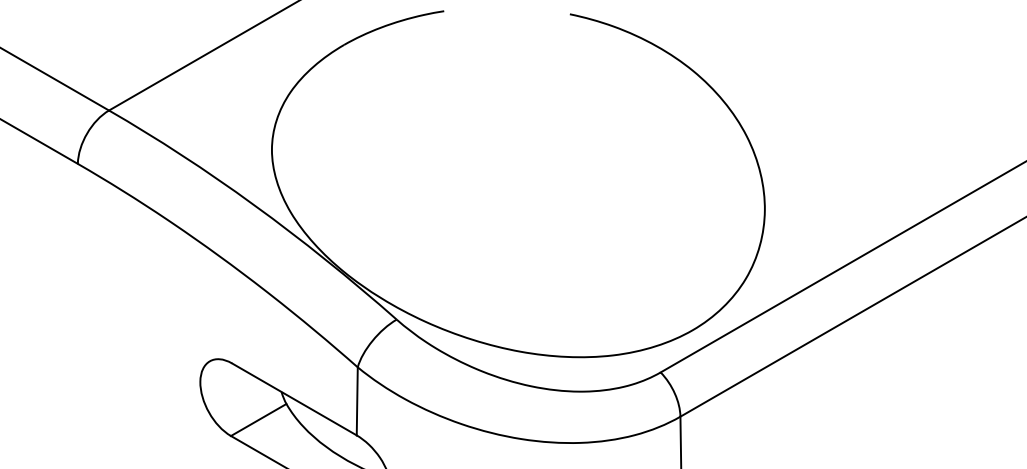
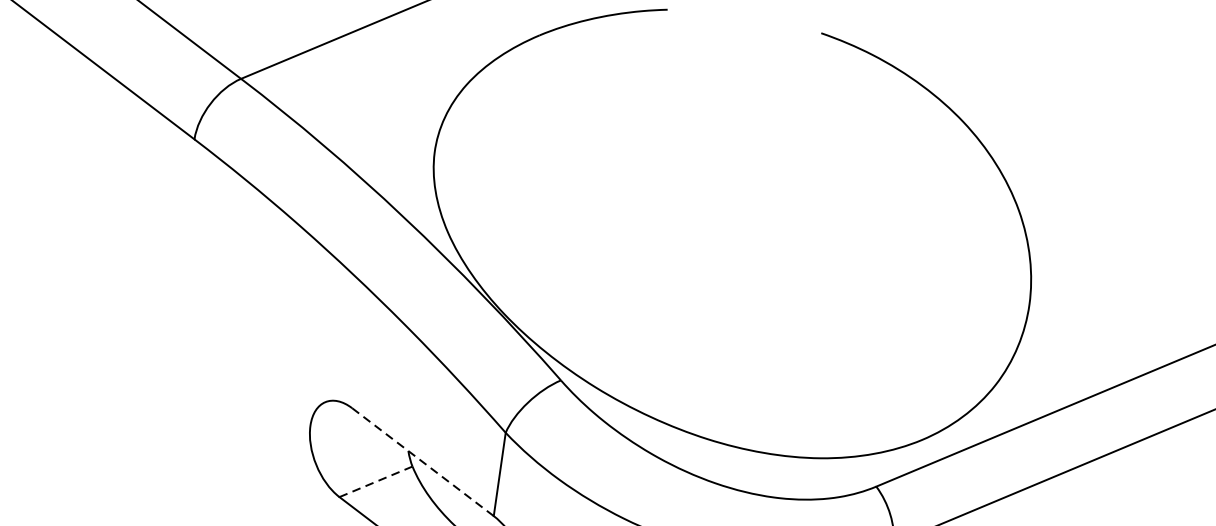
line: (294, 399) -> (423, 462), solid -> dashed
line: (259, 419) -> (377, 481), solid -> dashed

